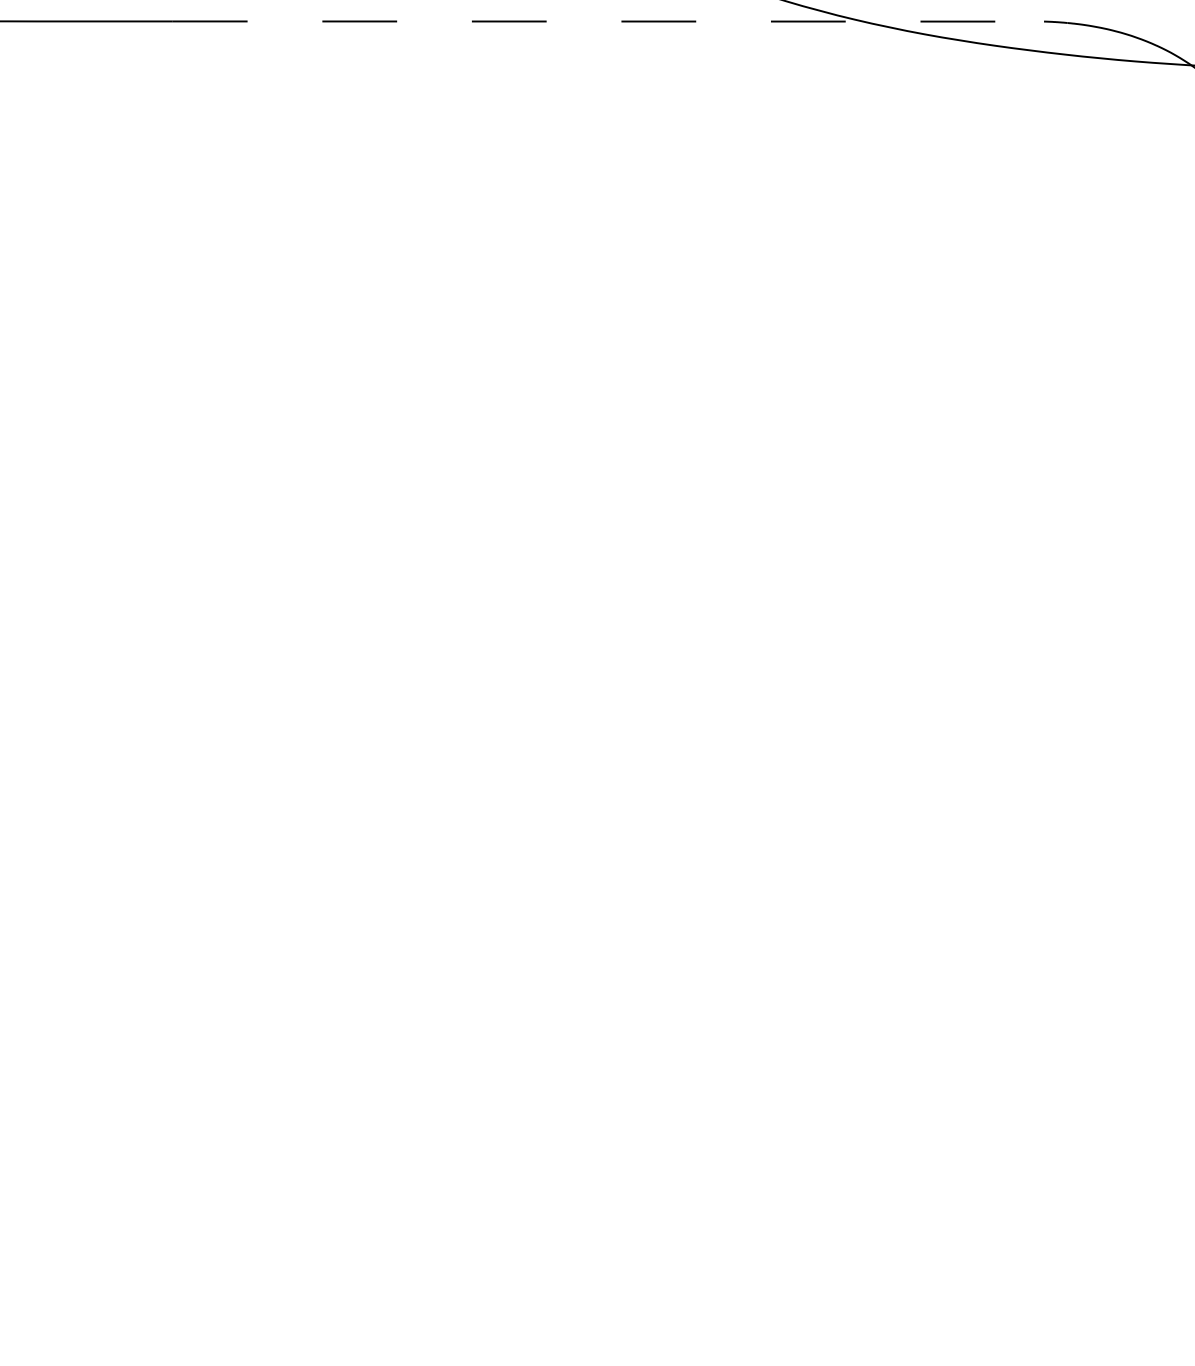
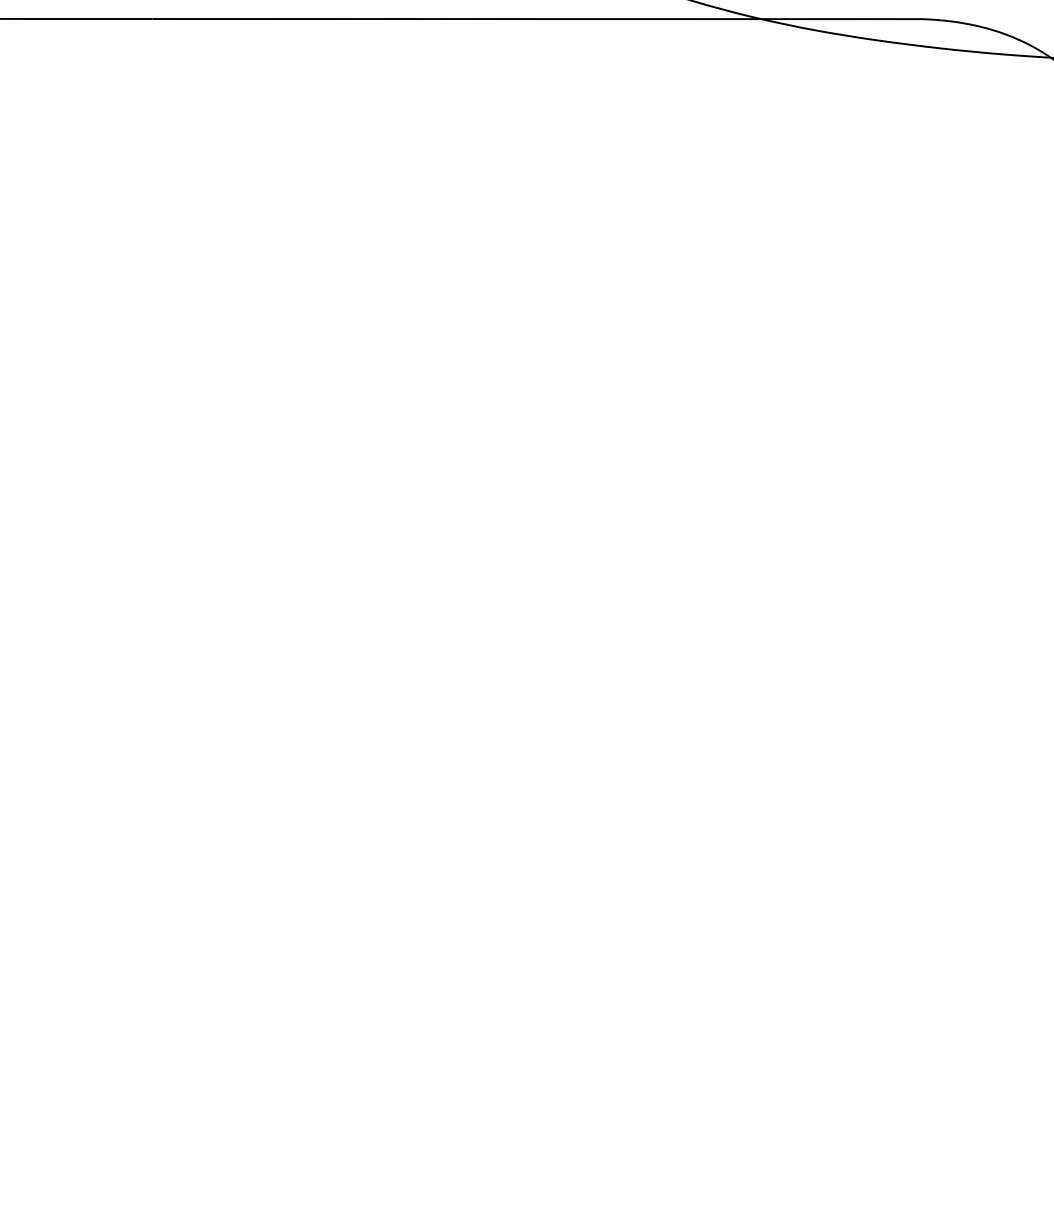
line: (609, 21) -> (537, 19), dashed -> solid

